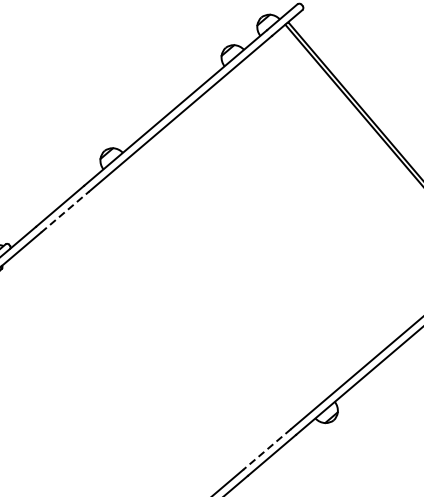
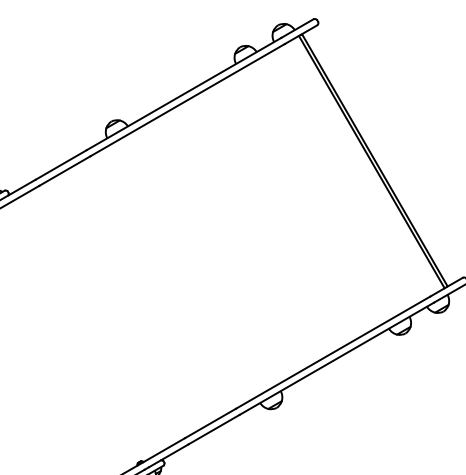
line: (64, 212) -> (64, 171), dashed -> solid
line: (267, 449) -> (210, 423), dashed -> solid

